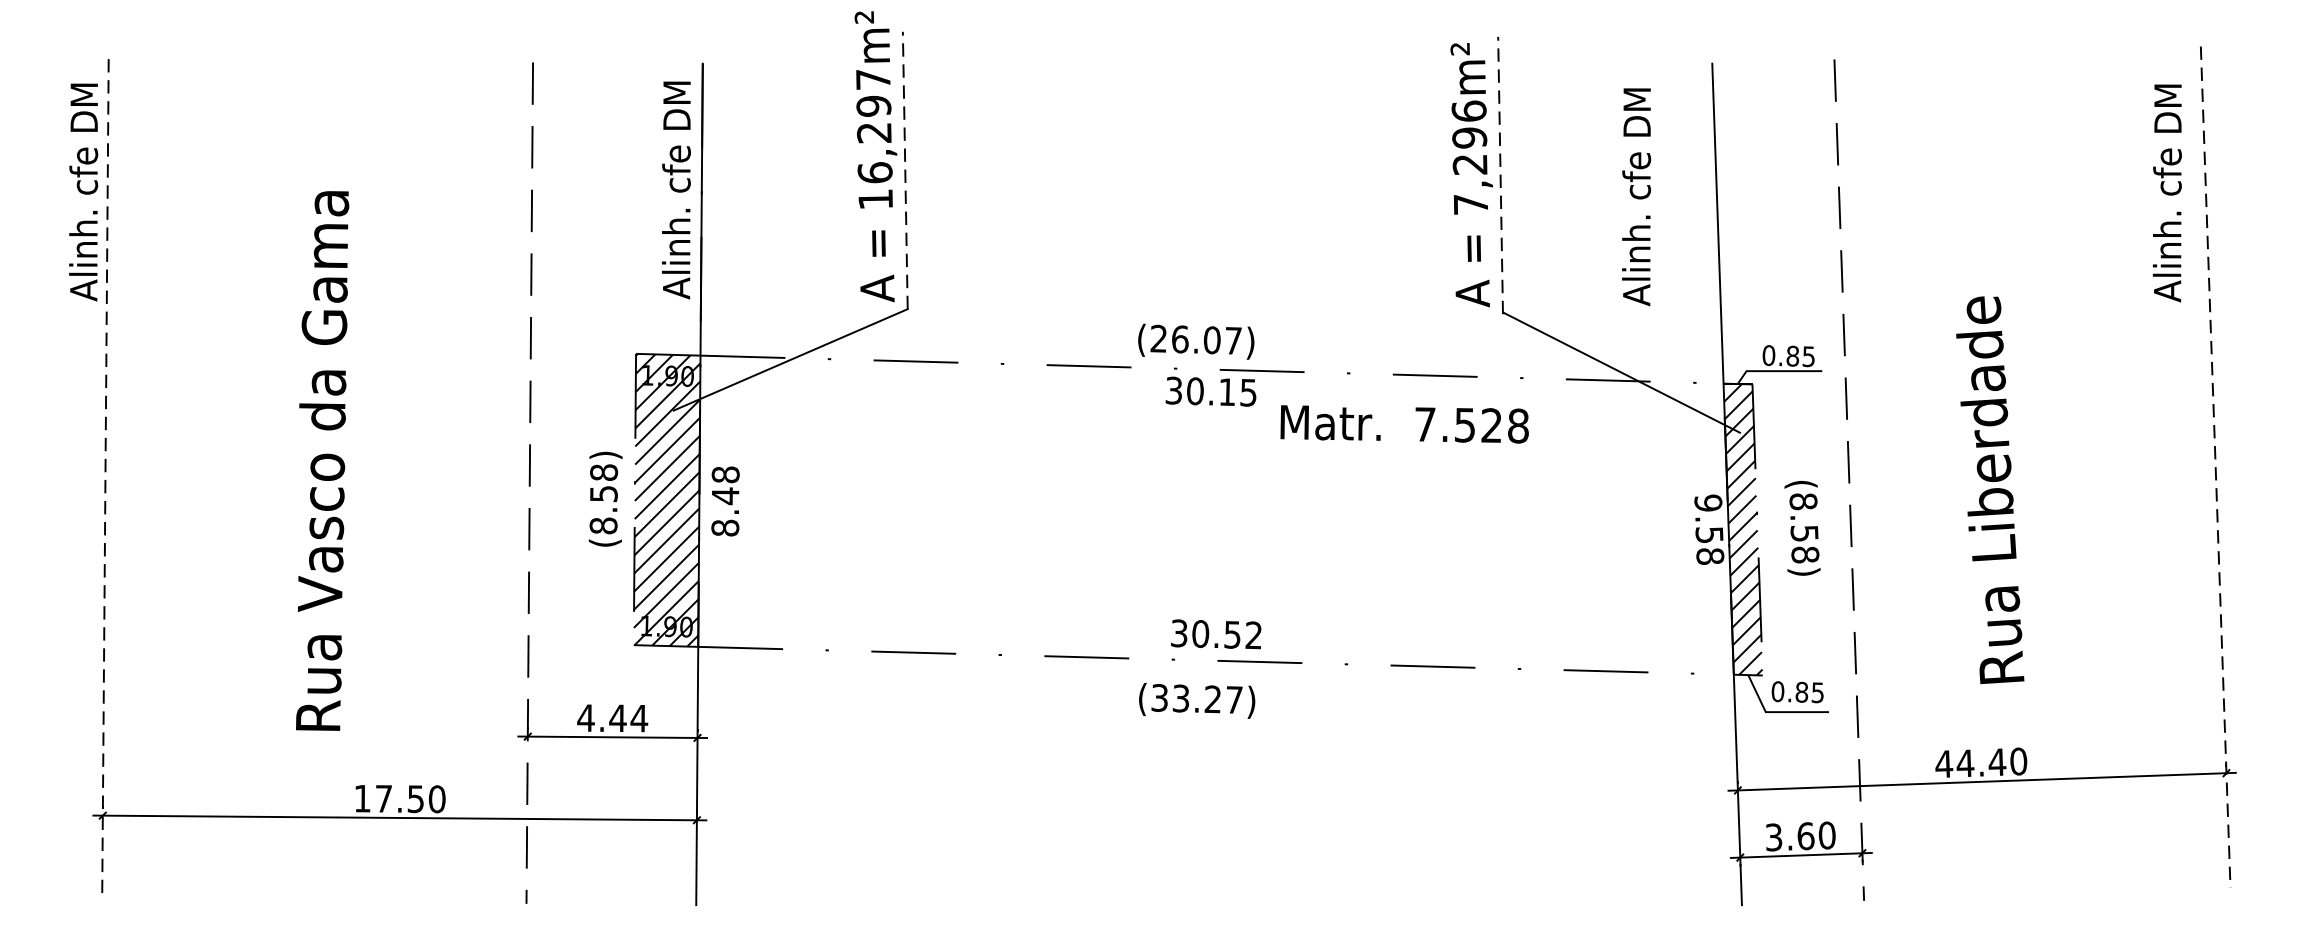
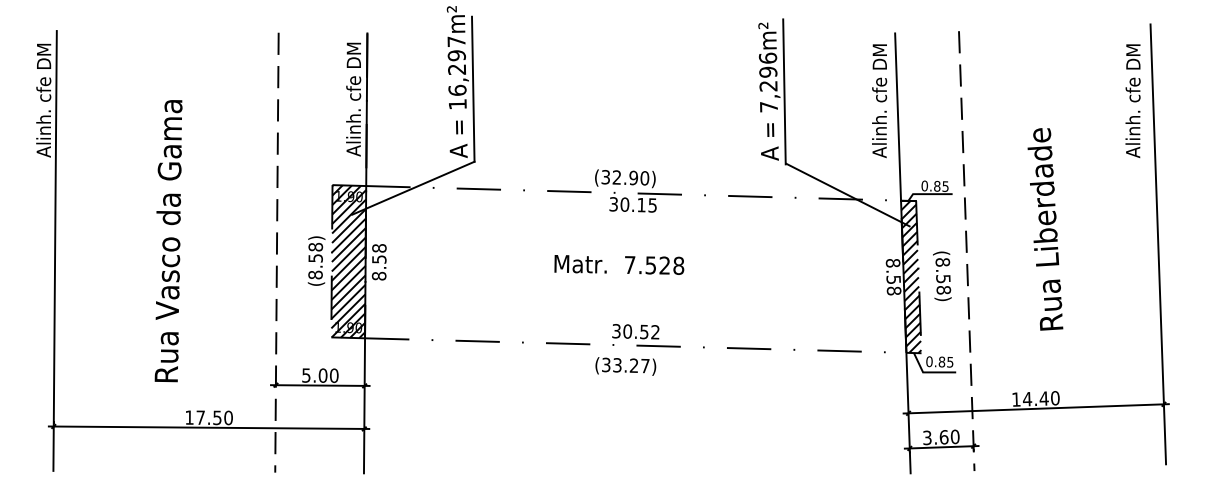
line: (905, 170) -> (473, 89), dashed -> solid
line: (1500, 174) -> (784, 91), dashed -> solid
text: (1636, 197) -> (879, 101), moved
text: (1196, 339) -> (625, 177), (26.07) -> (32.90)
text: (1405, 423) -> (619, 264), moved
line: (2216, 467) -> (1158, 244), dashed -> solid
line: (106, 478) -> (55, 250), dashed -> solid
text: (1990, 490) -> (1045, 229), moved
text: (725, 496) -> (379, 259), 8.48 -> 8.58
text: (1707, 501) -> (892, 262), 9.58 -> 8.58
text: (611, 718) -> (319, 375), 4.44 -> 5.00
text: (1944, 763) -> (1016, 399), 44.40 -> 14.40

